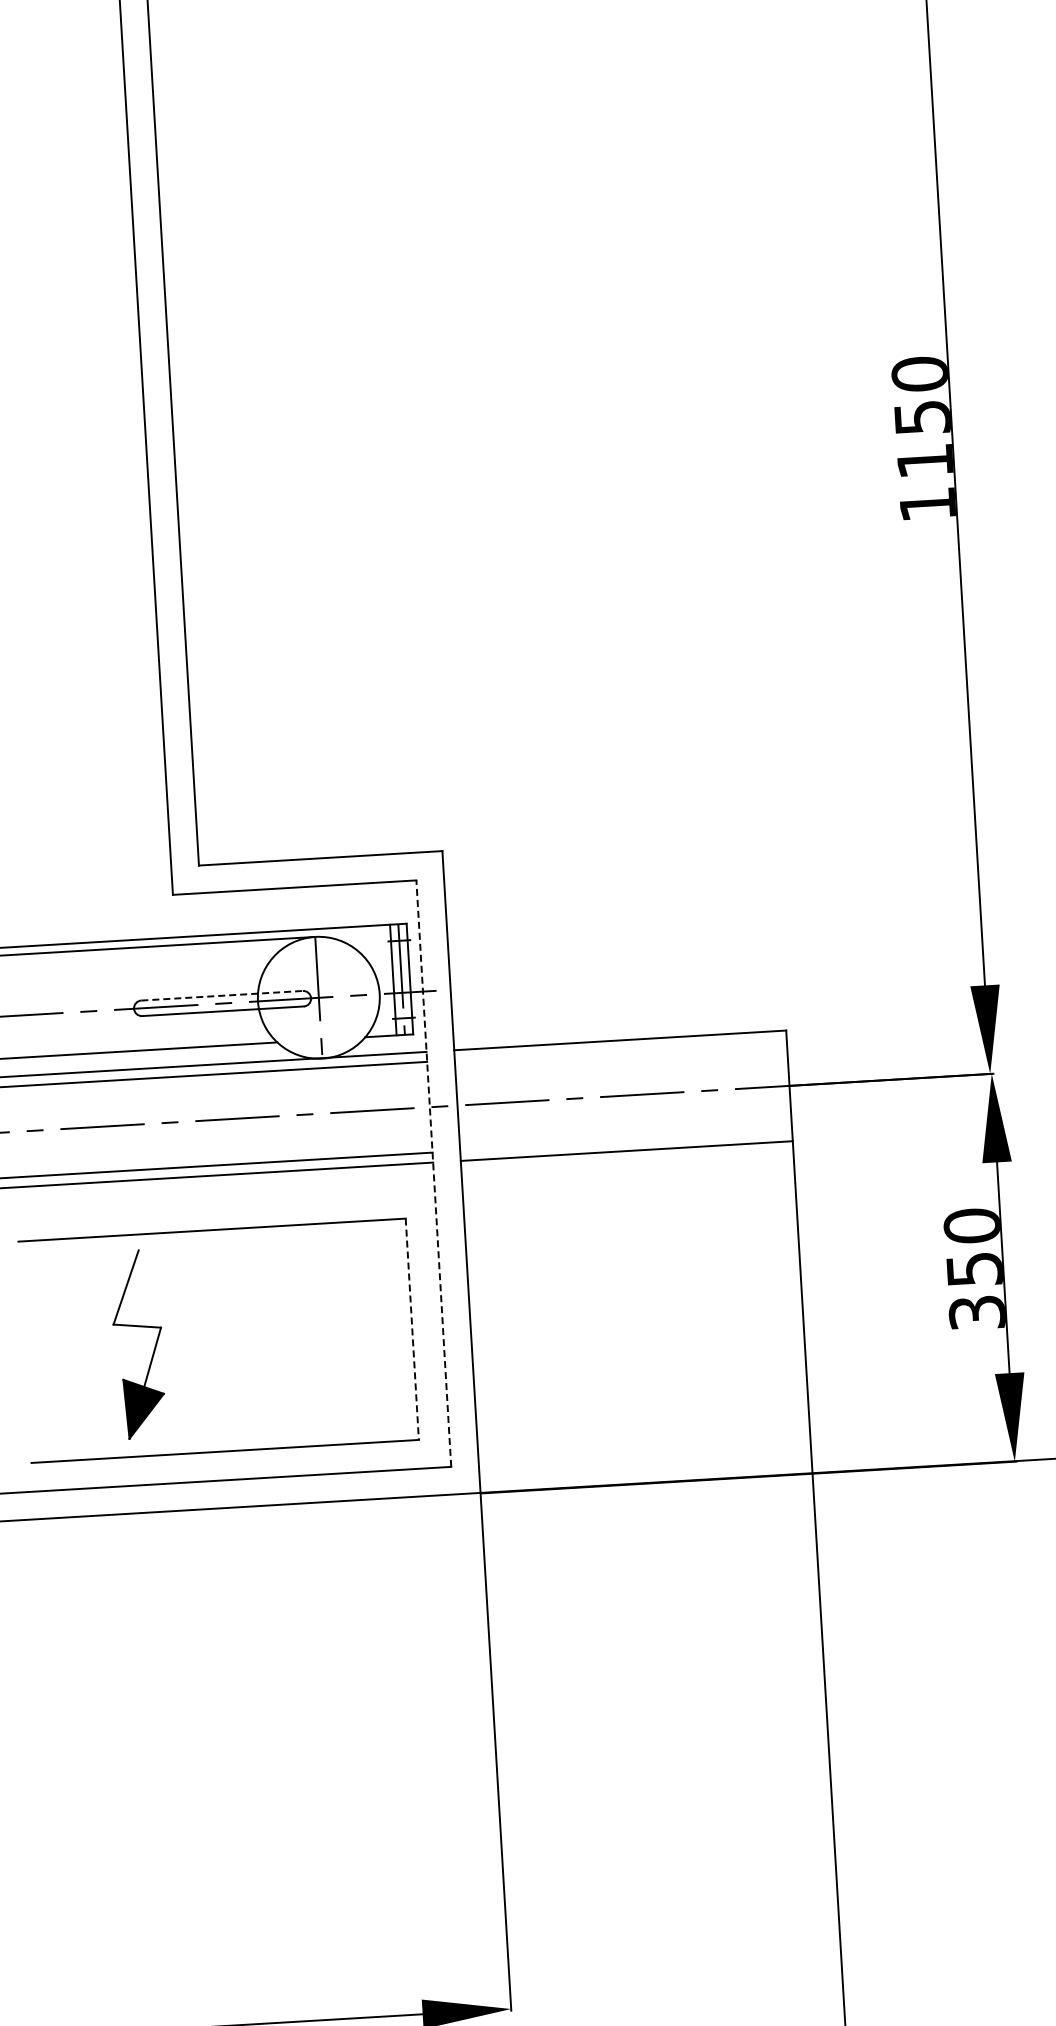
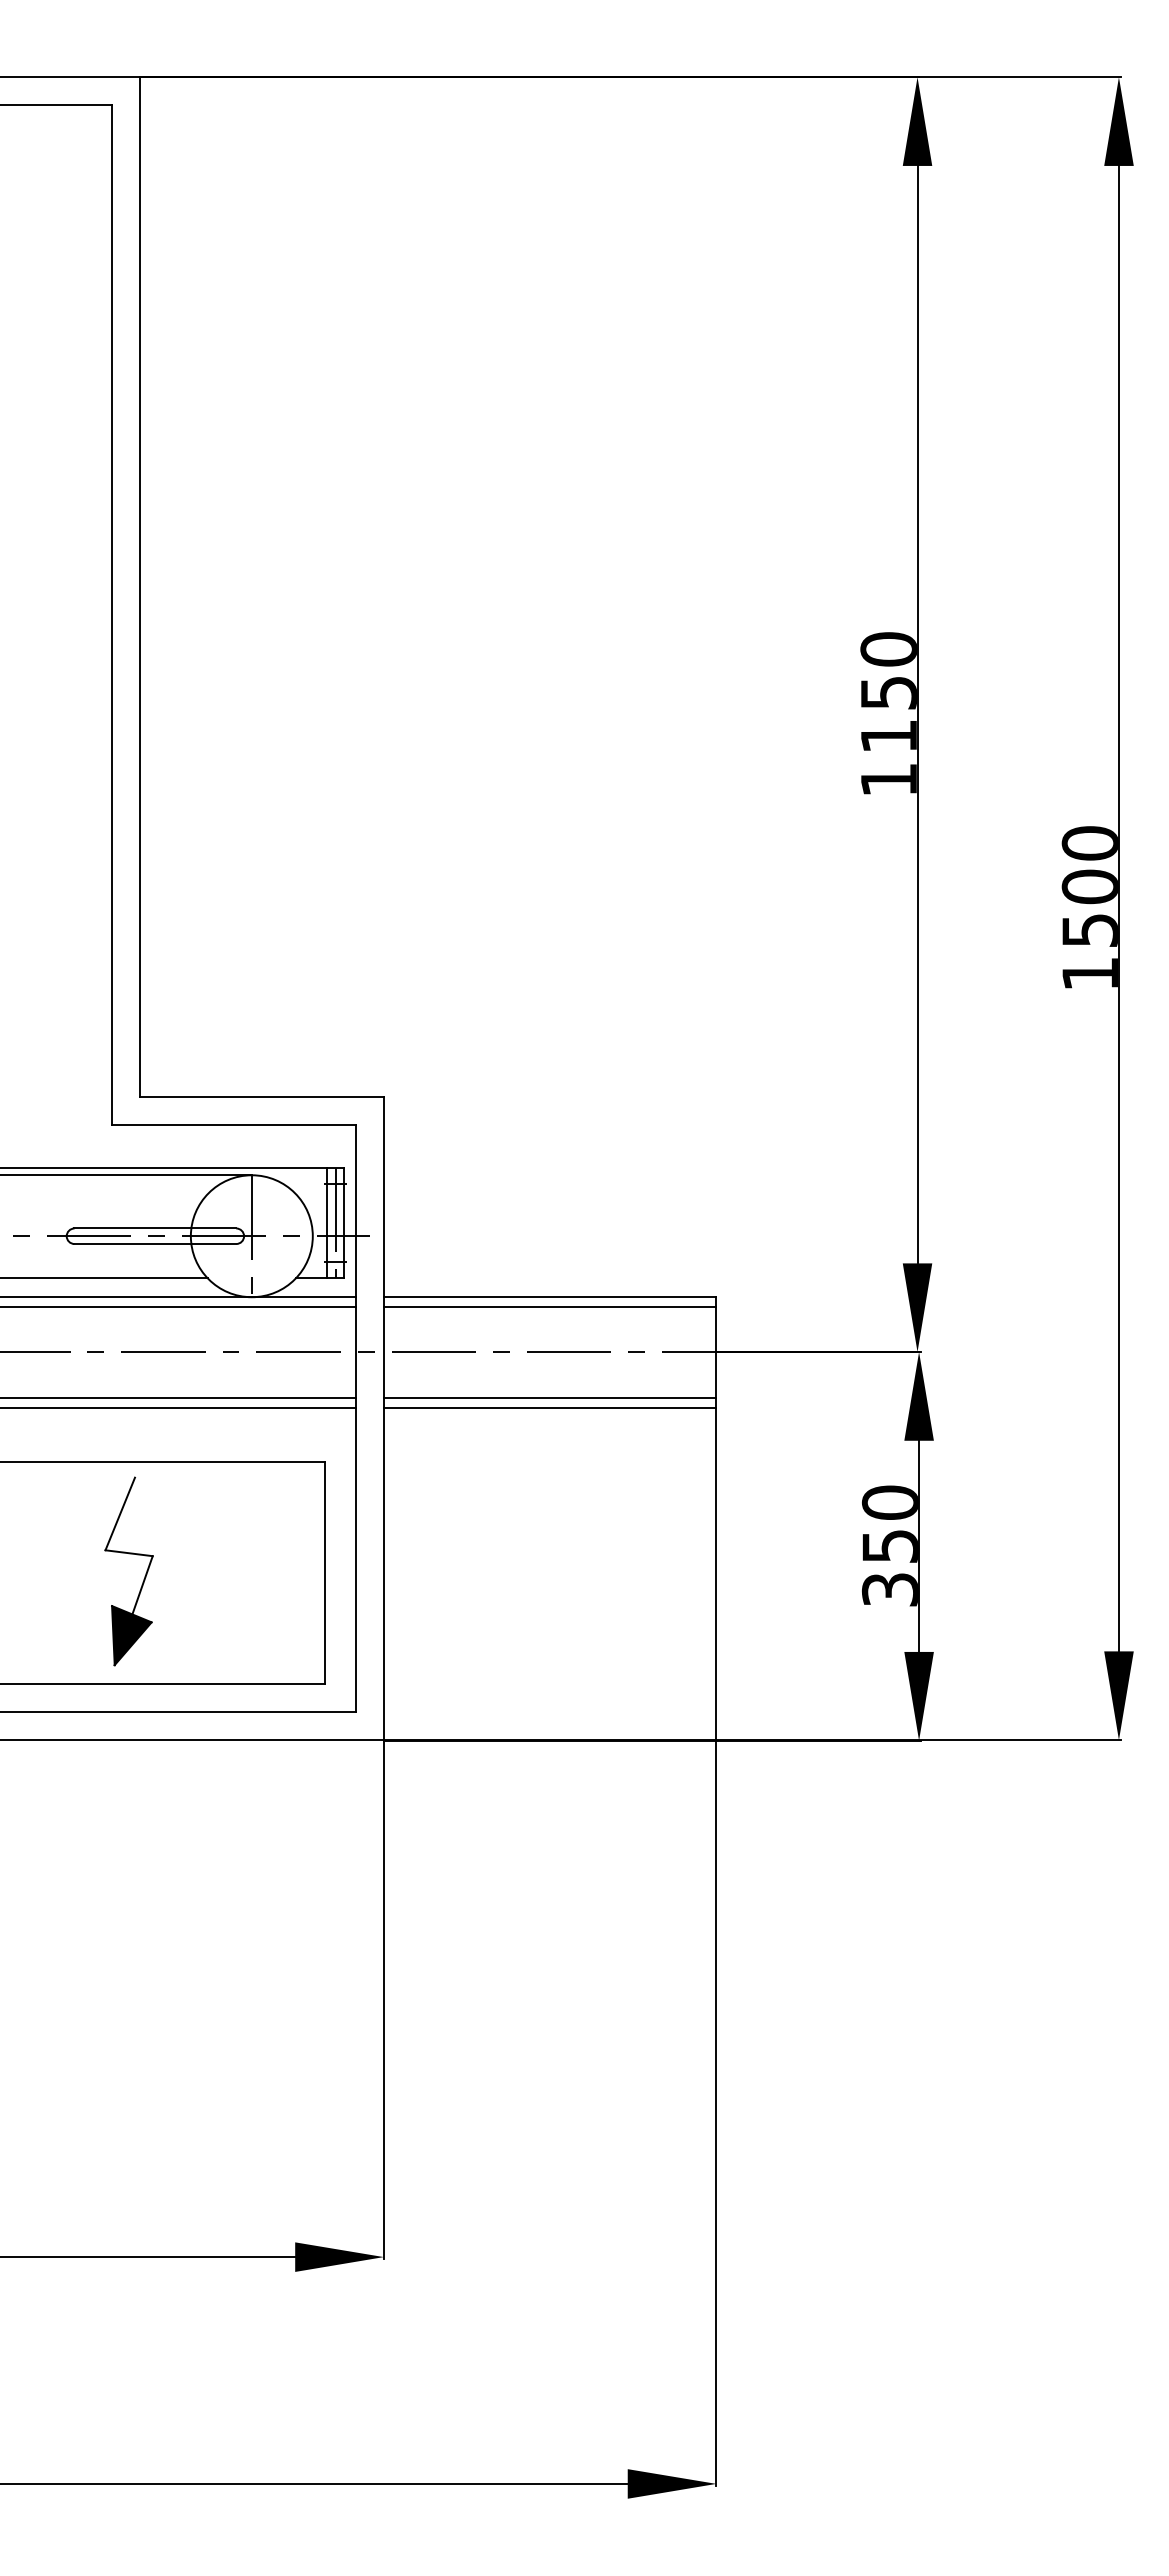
line: (222, 995) -> (155, 1228), dashed -> solid
line: (620, 1050) -> (549, 1306), added
line: (625, 1141) -> (549, 1397), added
line: (434, 1173) -> (356, 1418), dashed -> solid
line: (412, 1329) -> (325, 1572), dashed -> solid
part: (154, 1348) -> (144, 1576), moved

